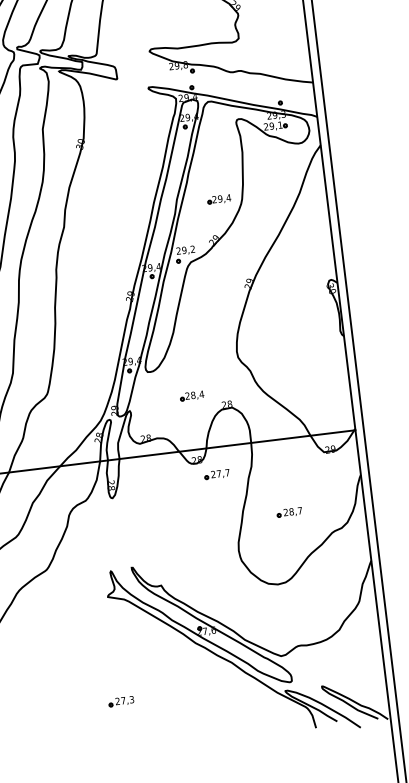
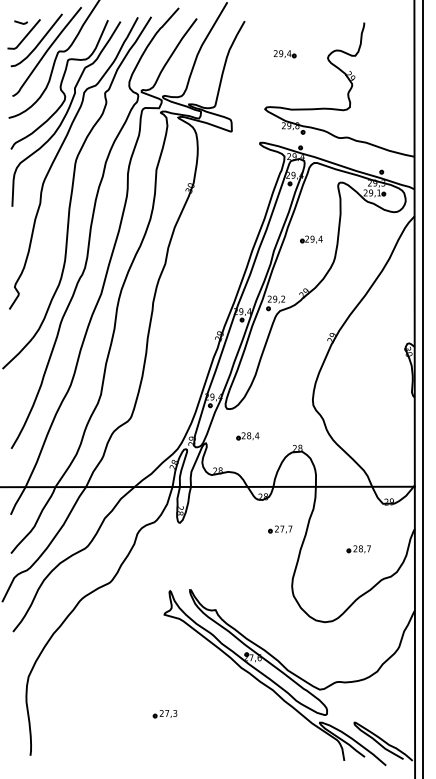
part: (219, 199) -> (311, 239), moved
part: (191, 396) -> (247, 436), moved
part: (217, 474) -> (280, 529), moved
part: (289, 512) -> (358, 549), moved

